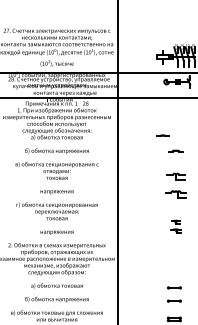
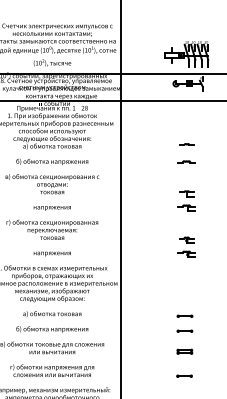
line: (162, 135) -> (186, 144), moved
part: (175, 185) -> (186, 200), size x0.71
part: (175, 226) -> (186, 246), size x1.43

